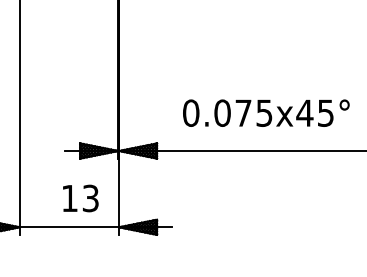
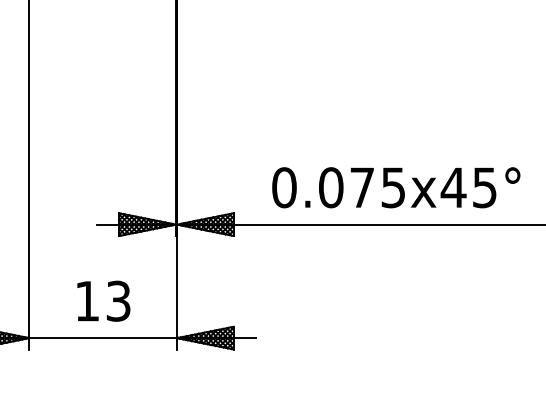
text: (266, 112) -> (396, 186), moved
text: (80, 198) -> (103, 301), moved

